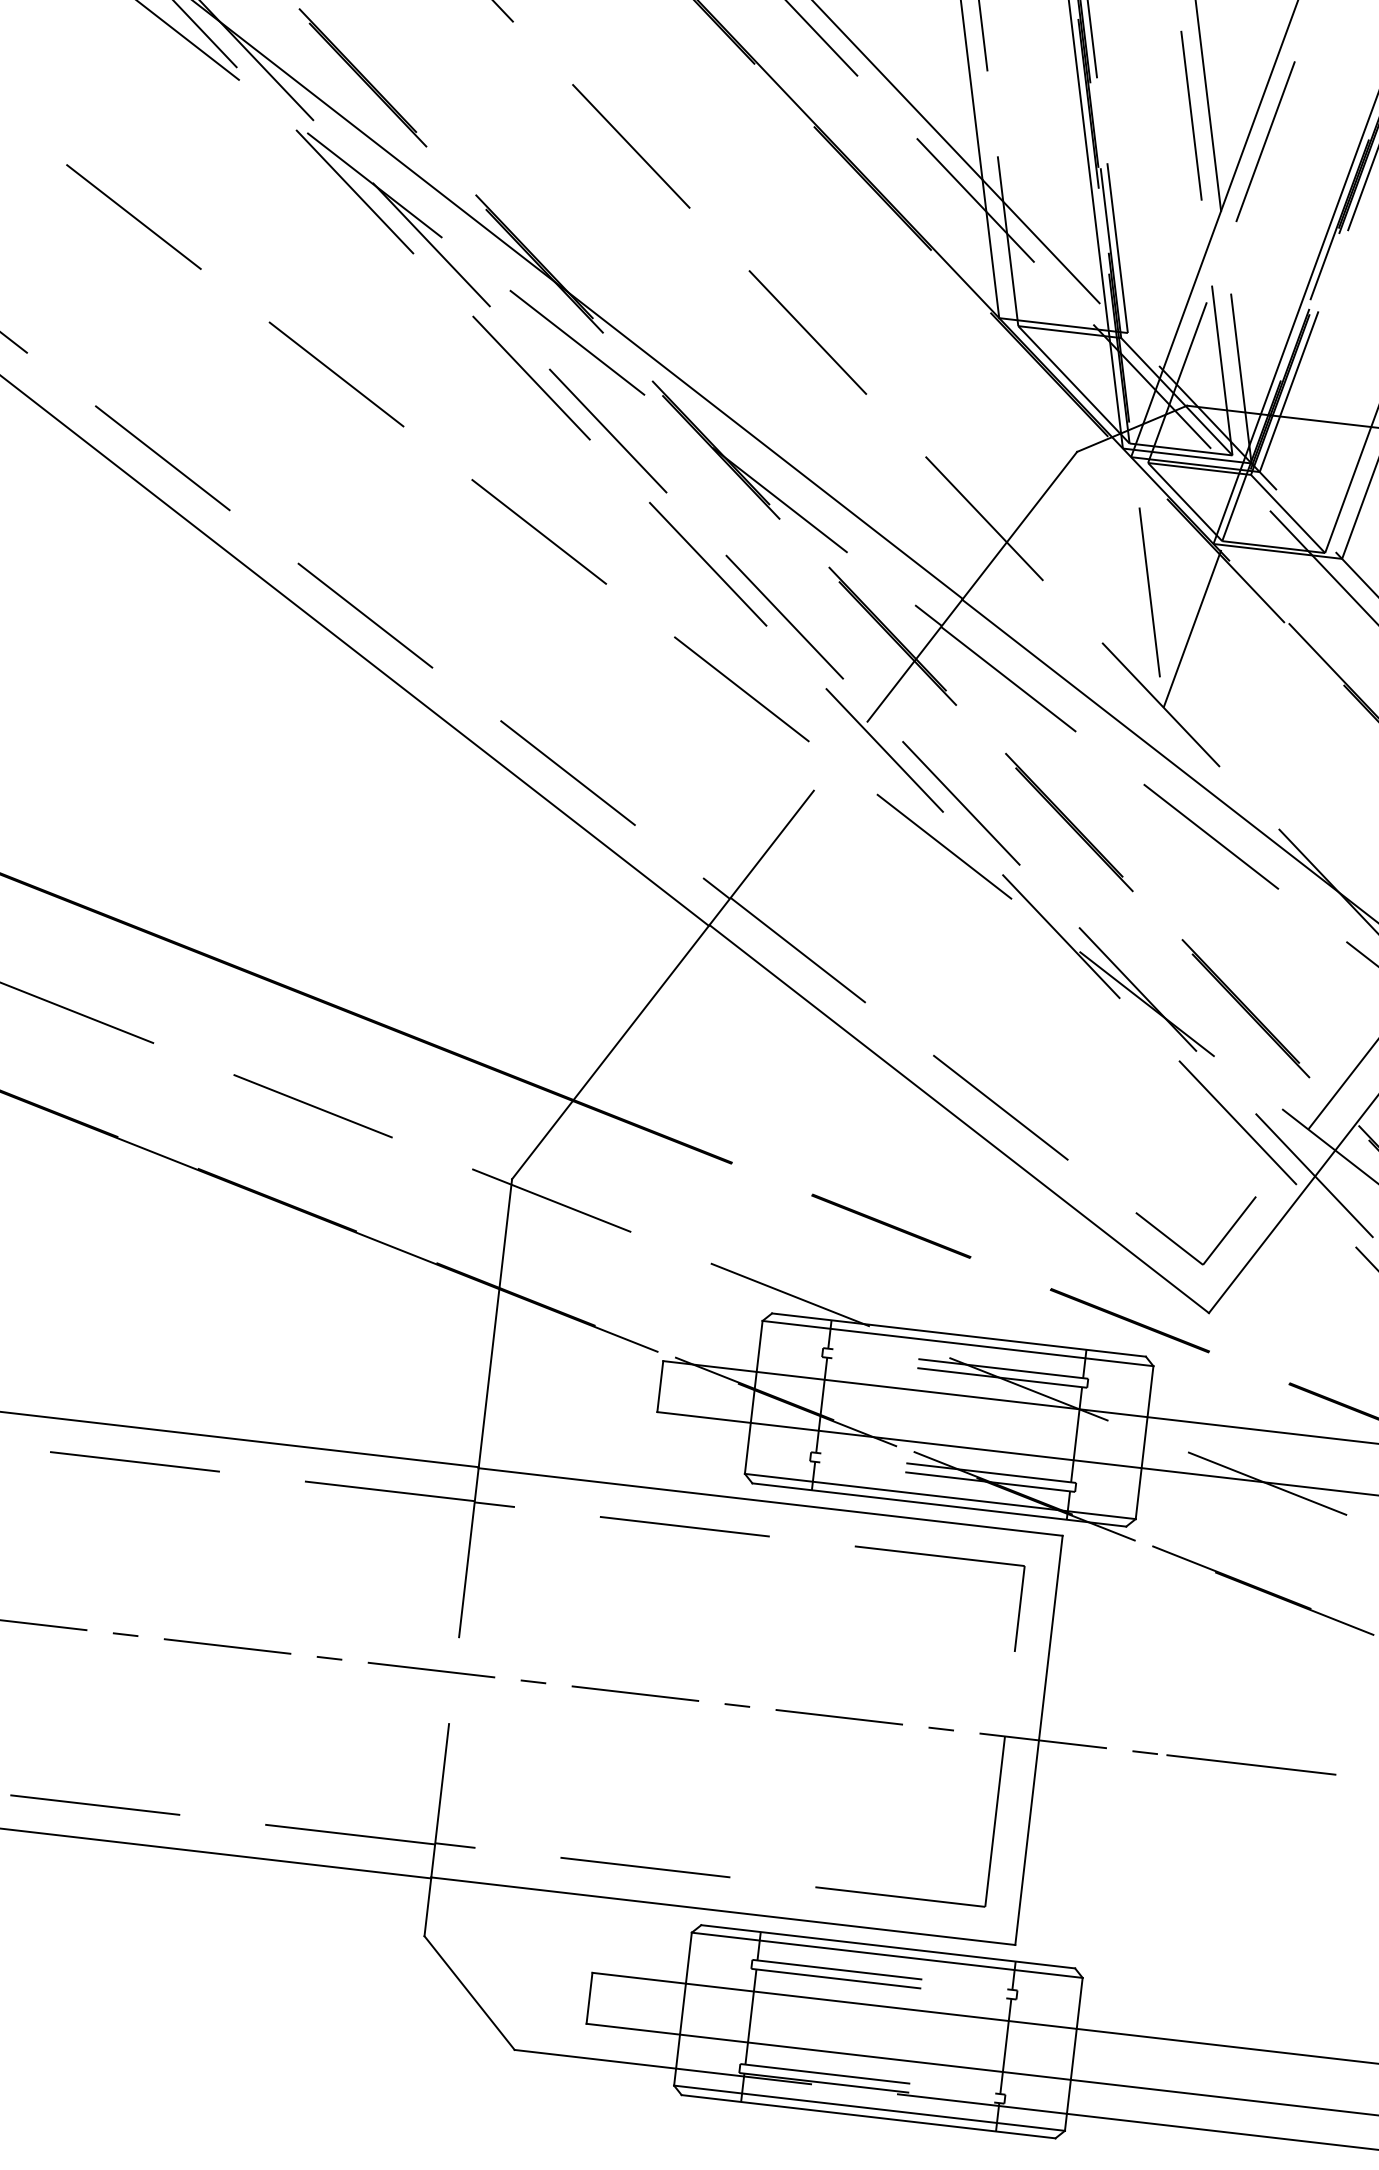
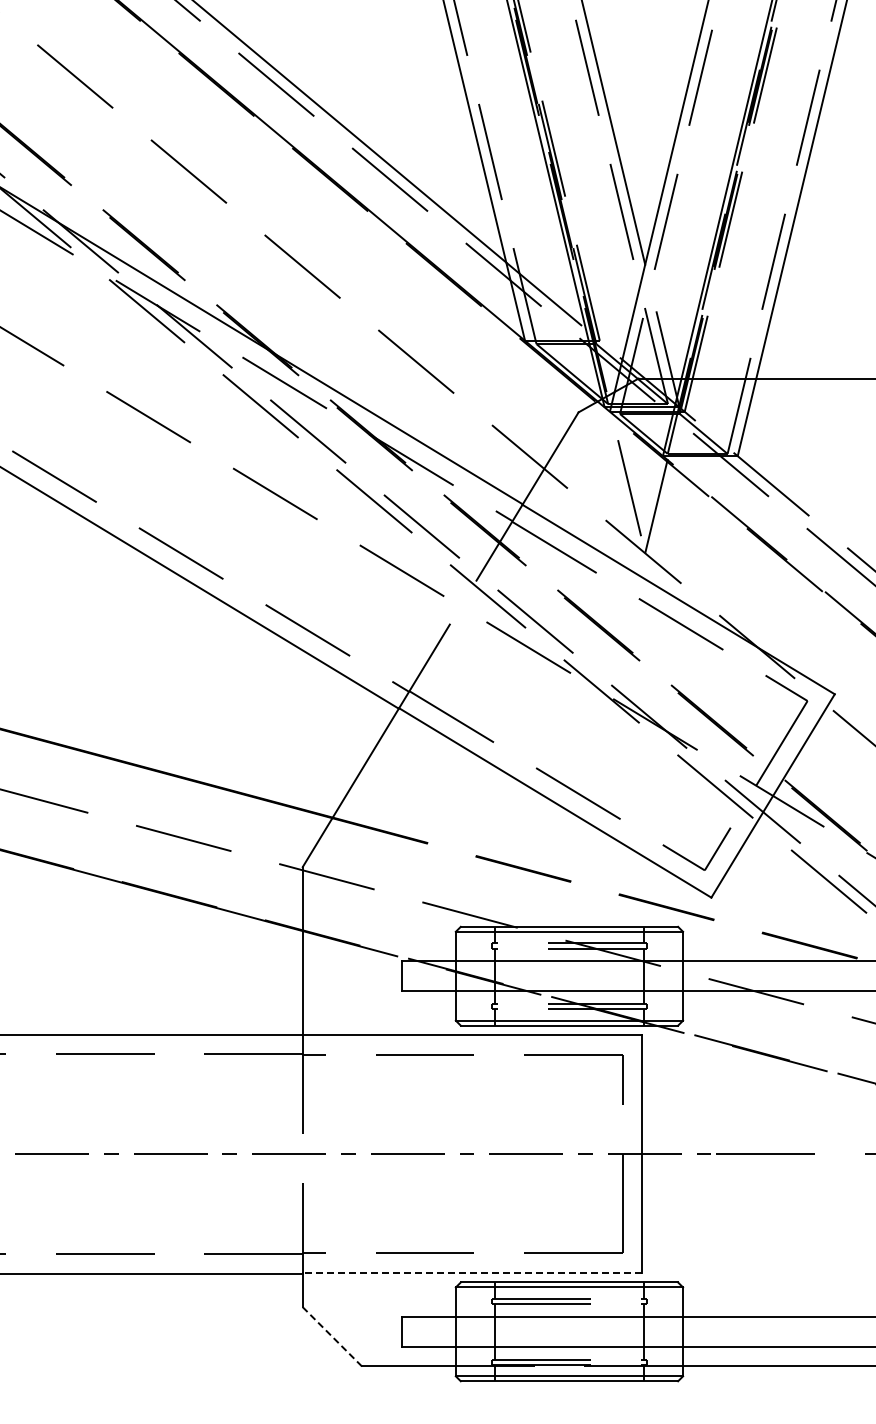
line: (723, 1912) -> (472, 1273), solid -> dashed
line: (469, 1992) -> (332, 1336), solid -> dashed

